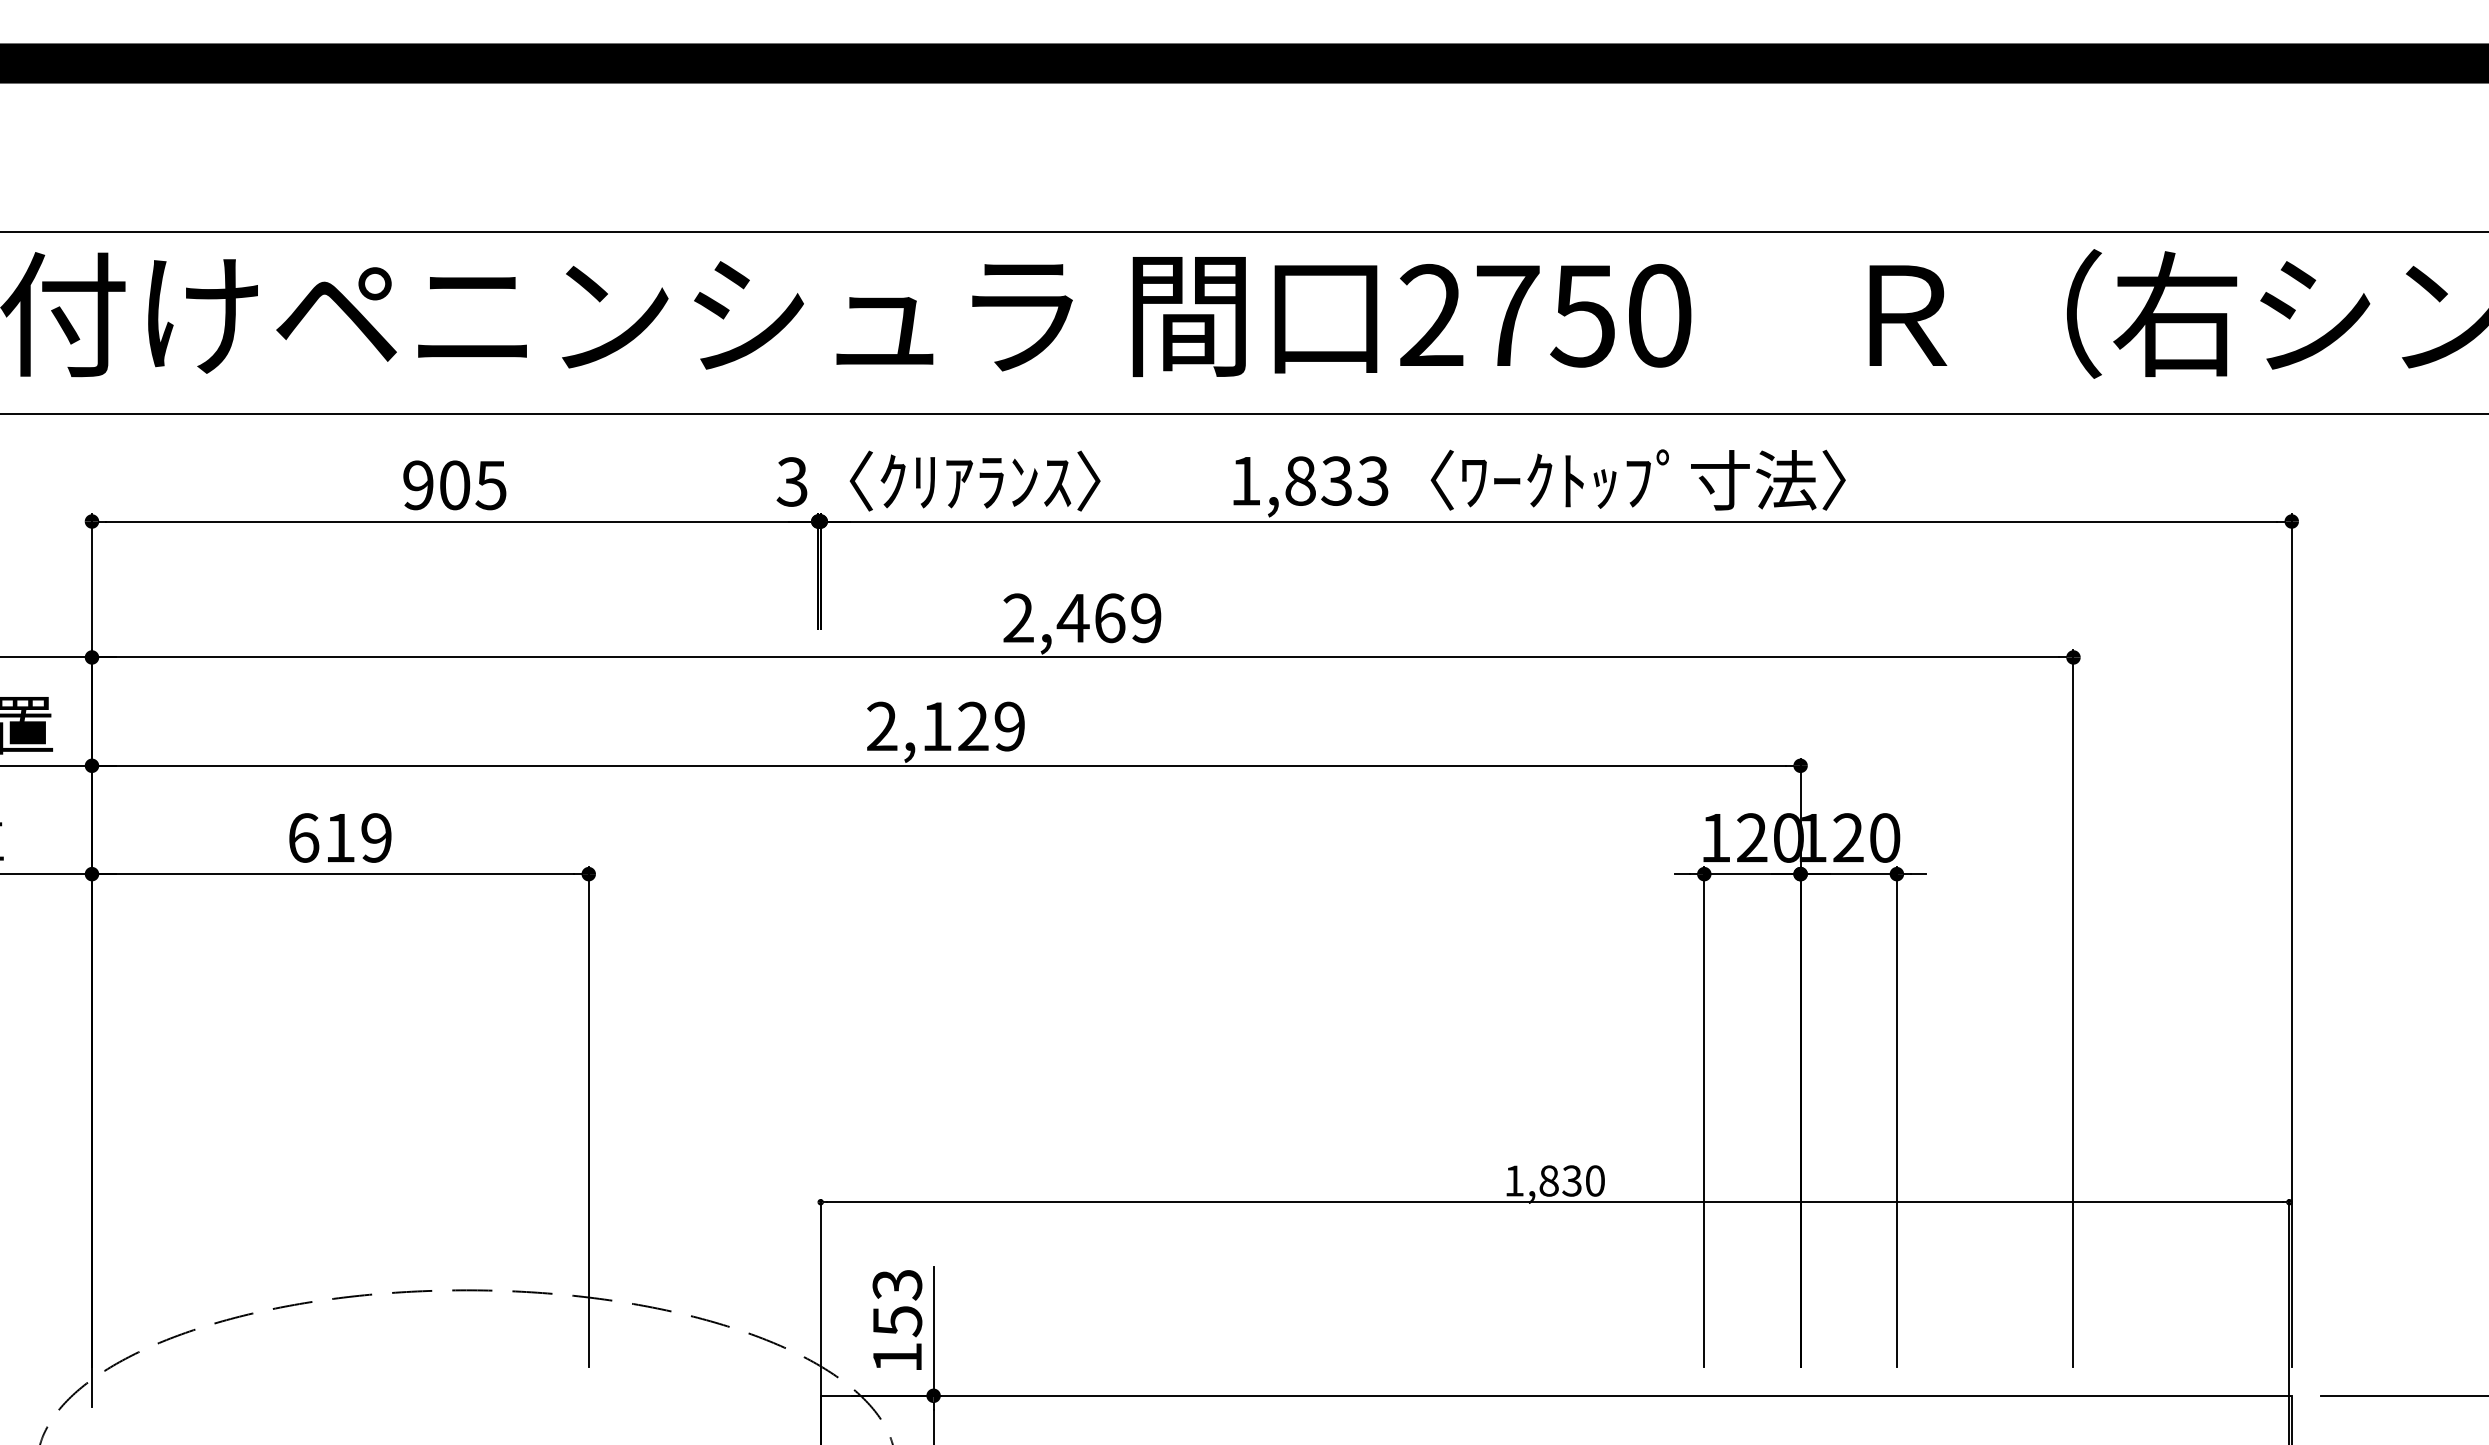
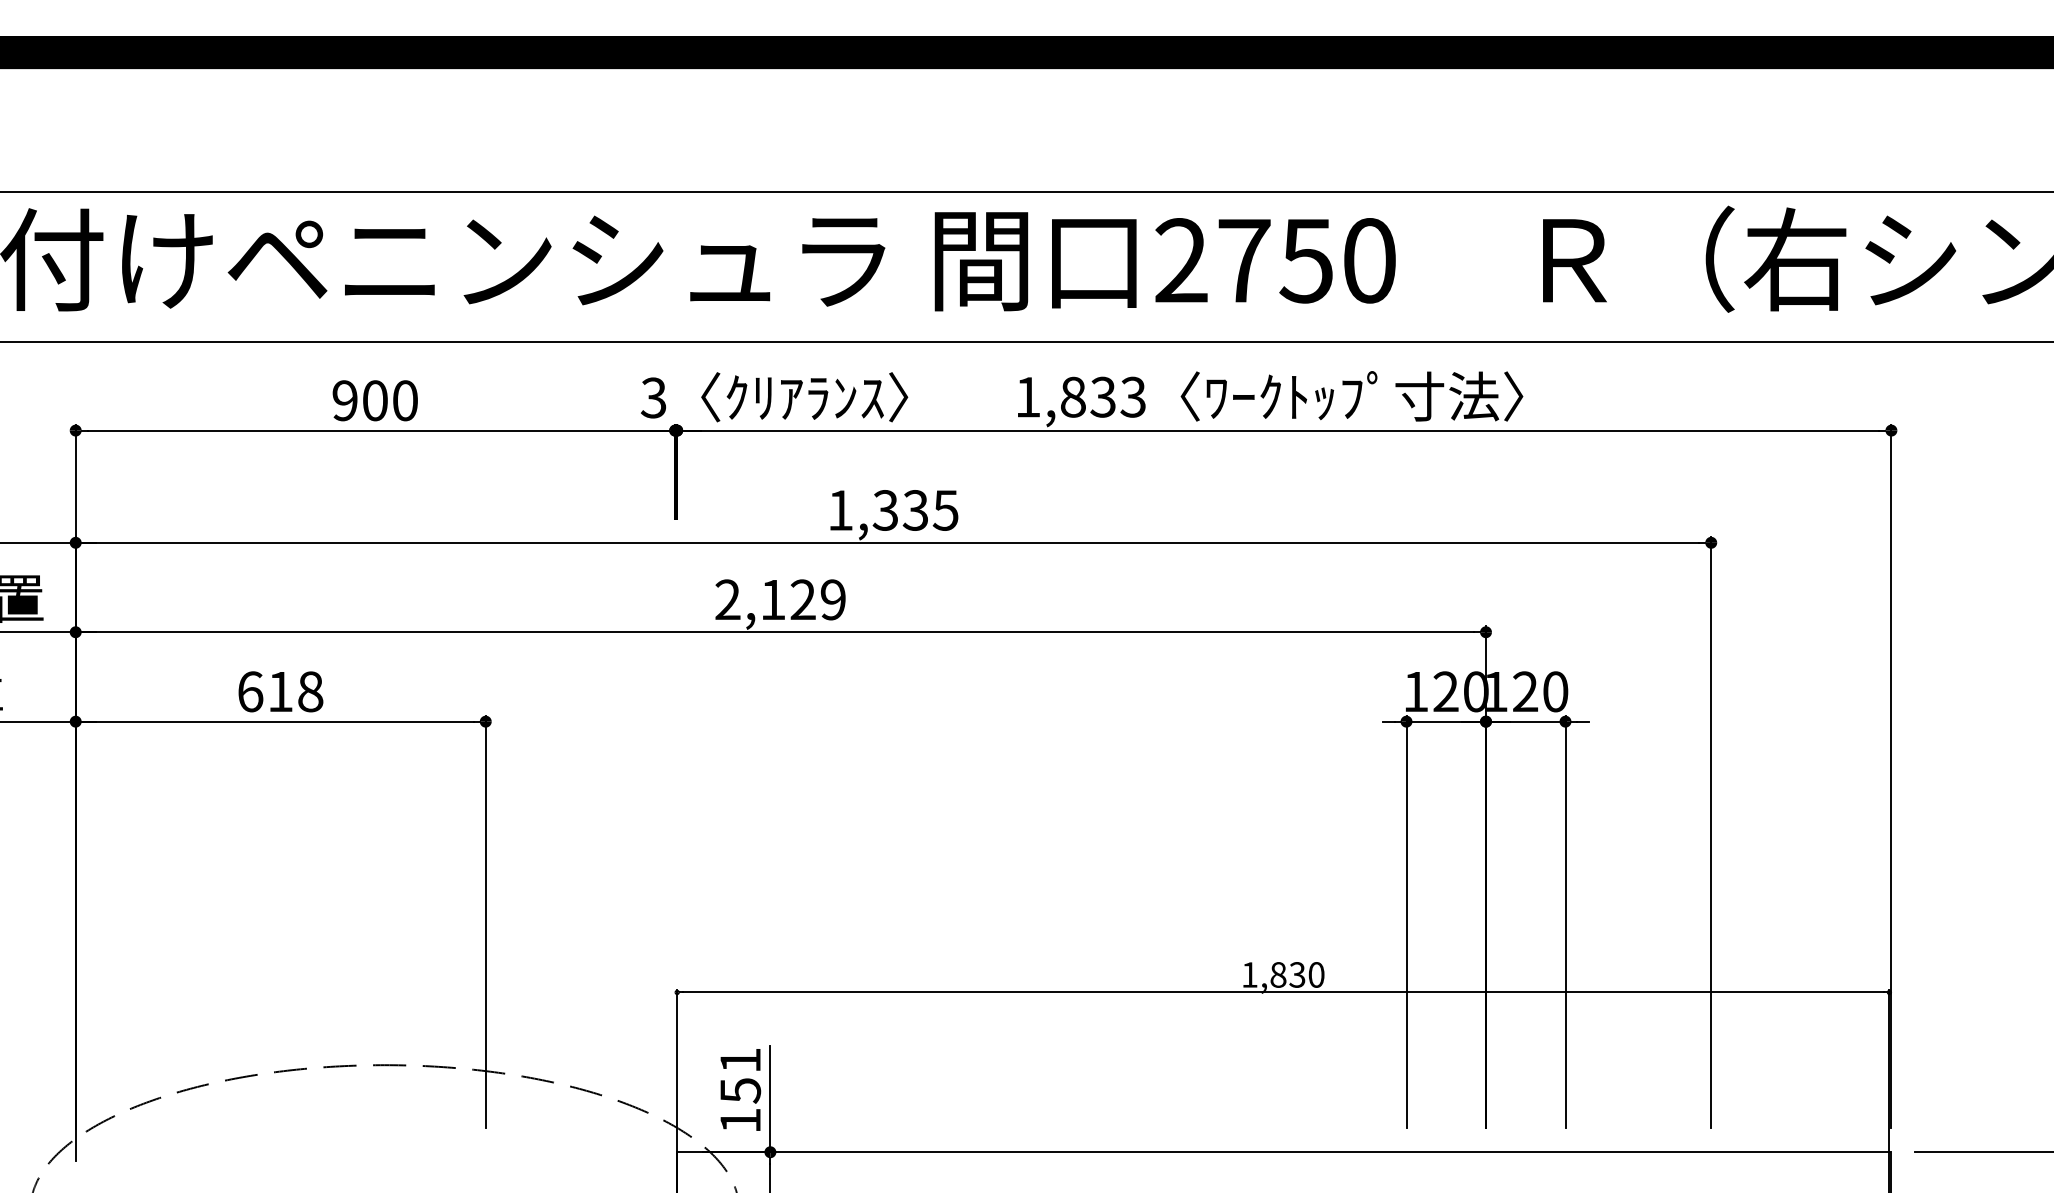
text: (490, 485) -> (404, 400), 905 -> 900
text: (1082, 618) -> (893, 510), 2,469 -> 1,335
text: (376, 837) -> (310, 691), 619 -> 618
text: (897, 1285) -> (740, 1061), 153 -> 151

